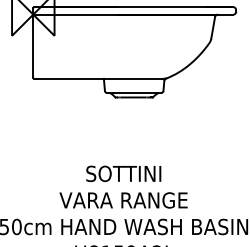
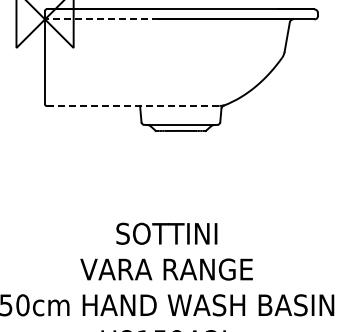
line: (75, 14) -> (102, 19), solid -> dashed
line: (98, 78) -> (132, 105), solid -> dashed

